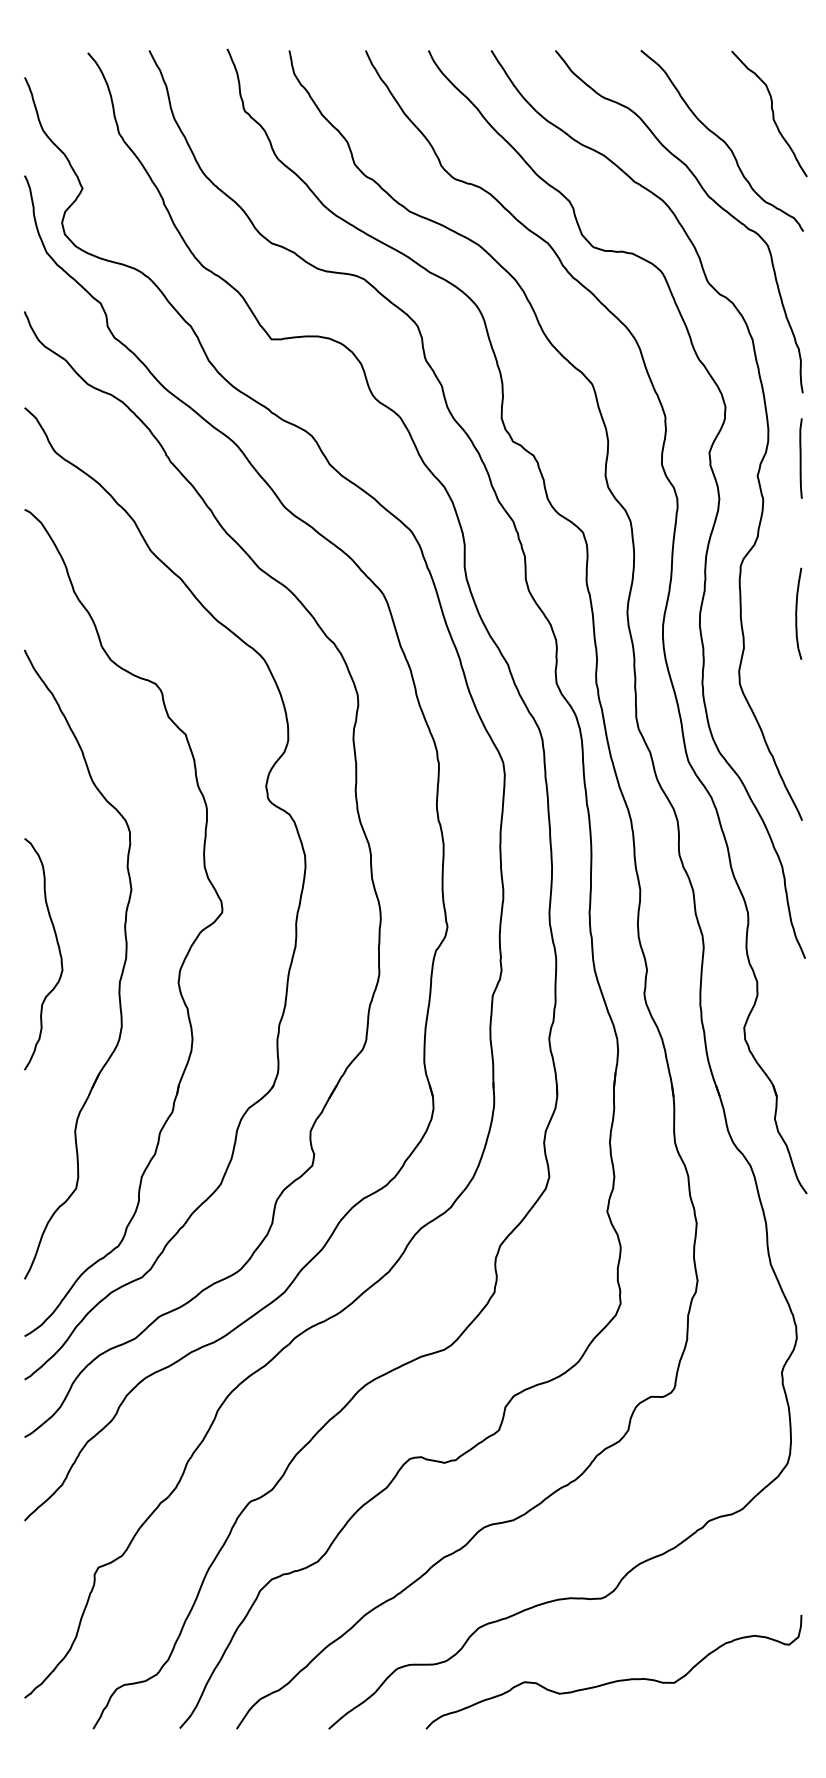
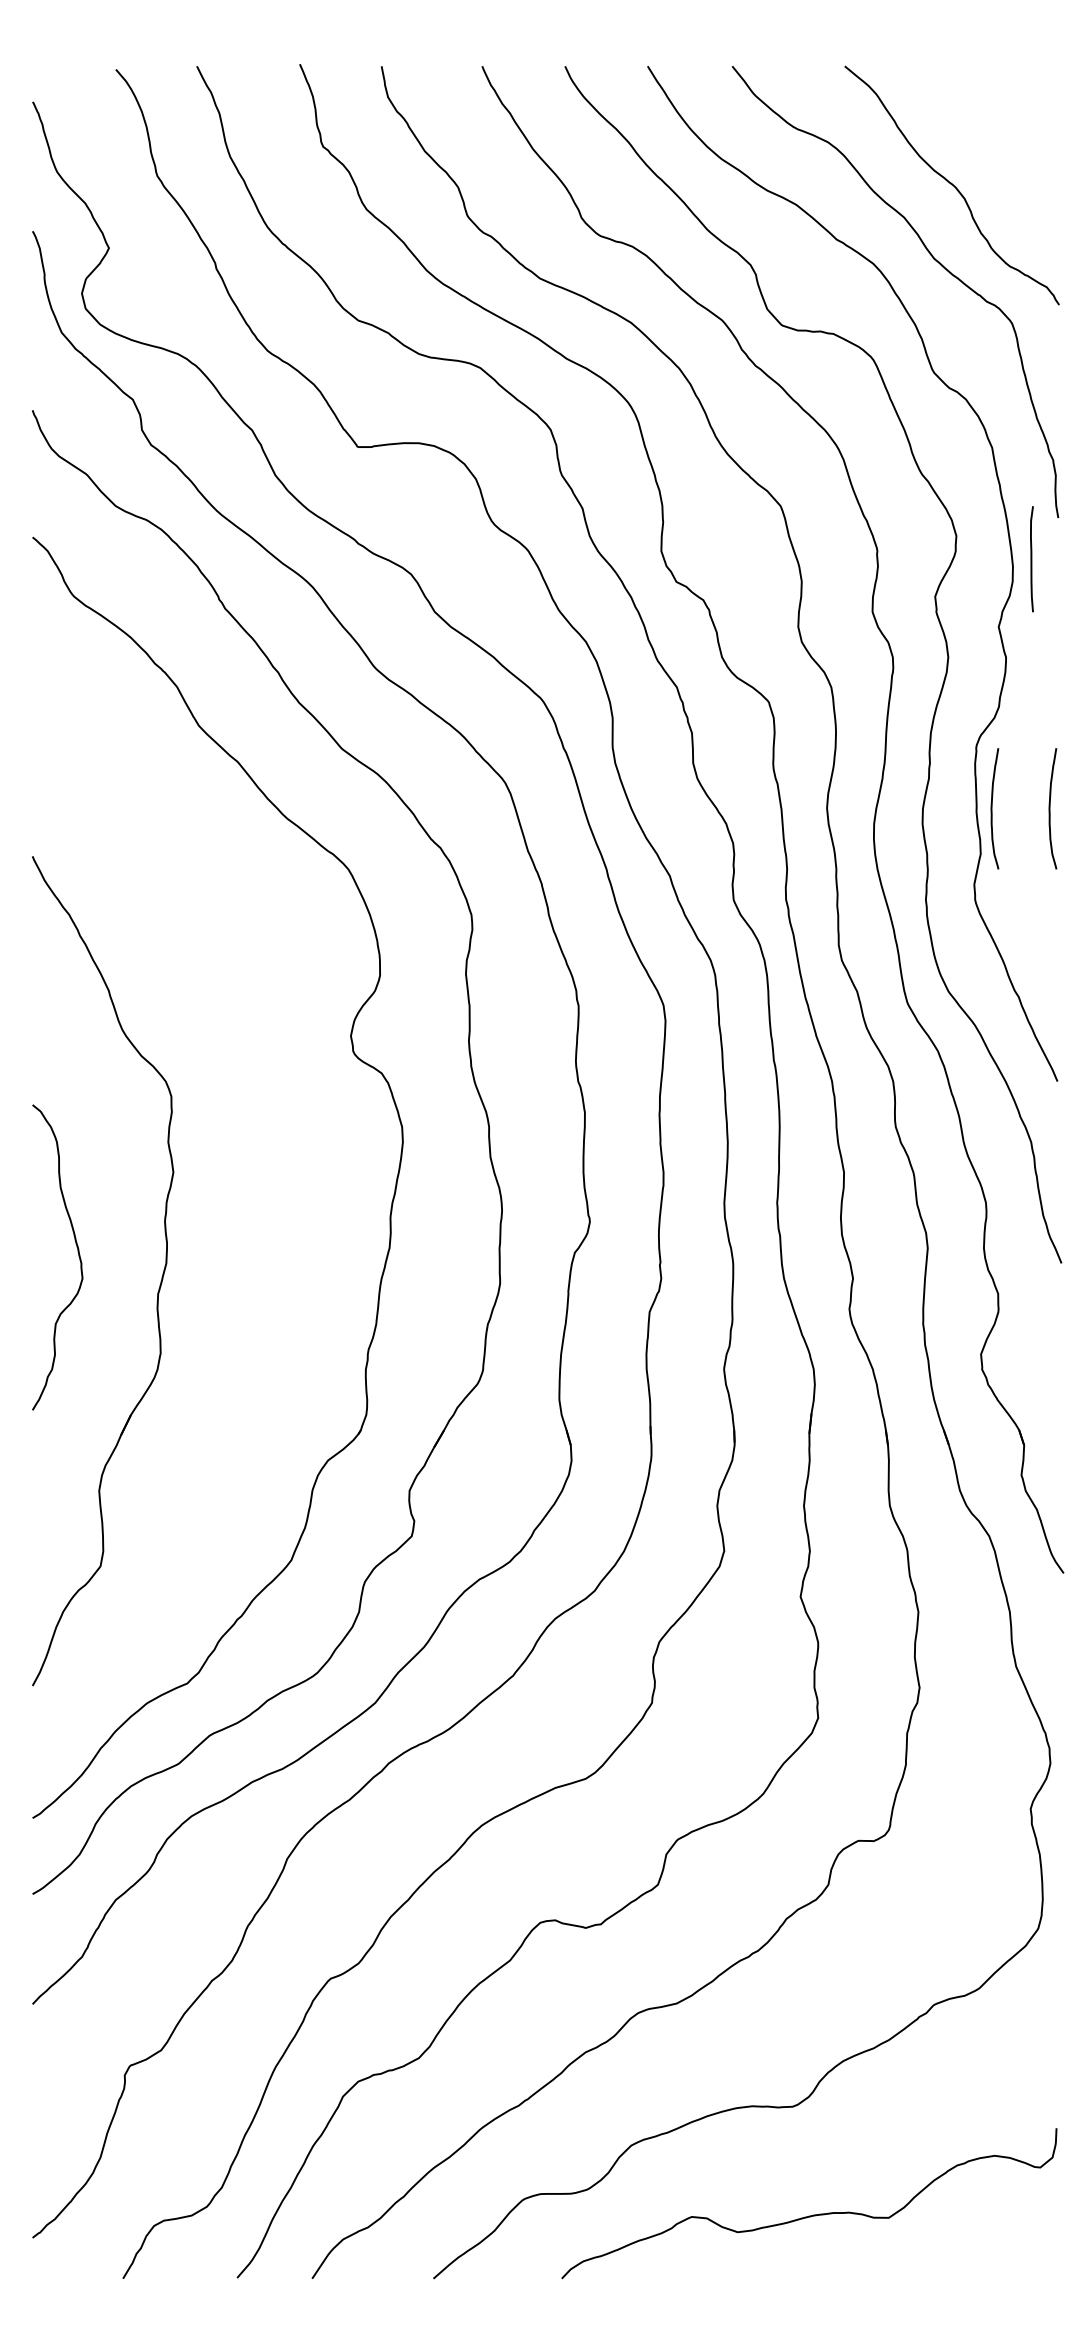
curve: (772, 113) -> (1018, 149), removed
line: (800, 458) -> (1031, 559), moved
curve: (752, 613) -> (992, 808), added
part: (186, 953) -> (246, 1256), removed

